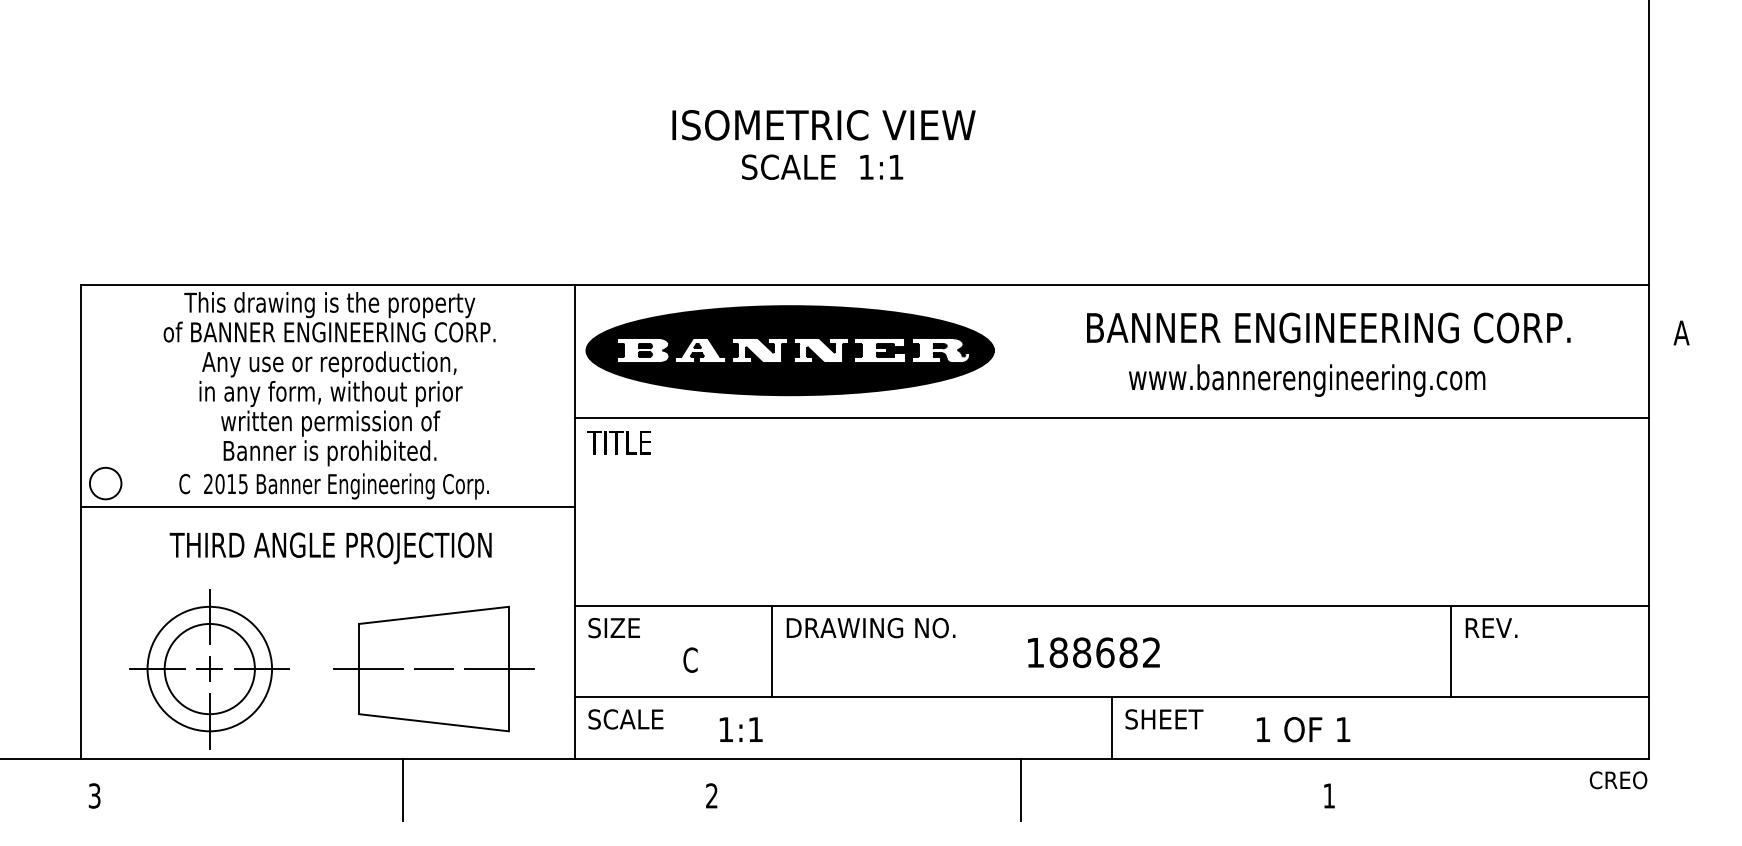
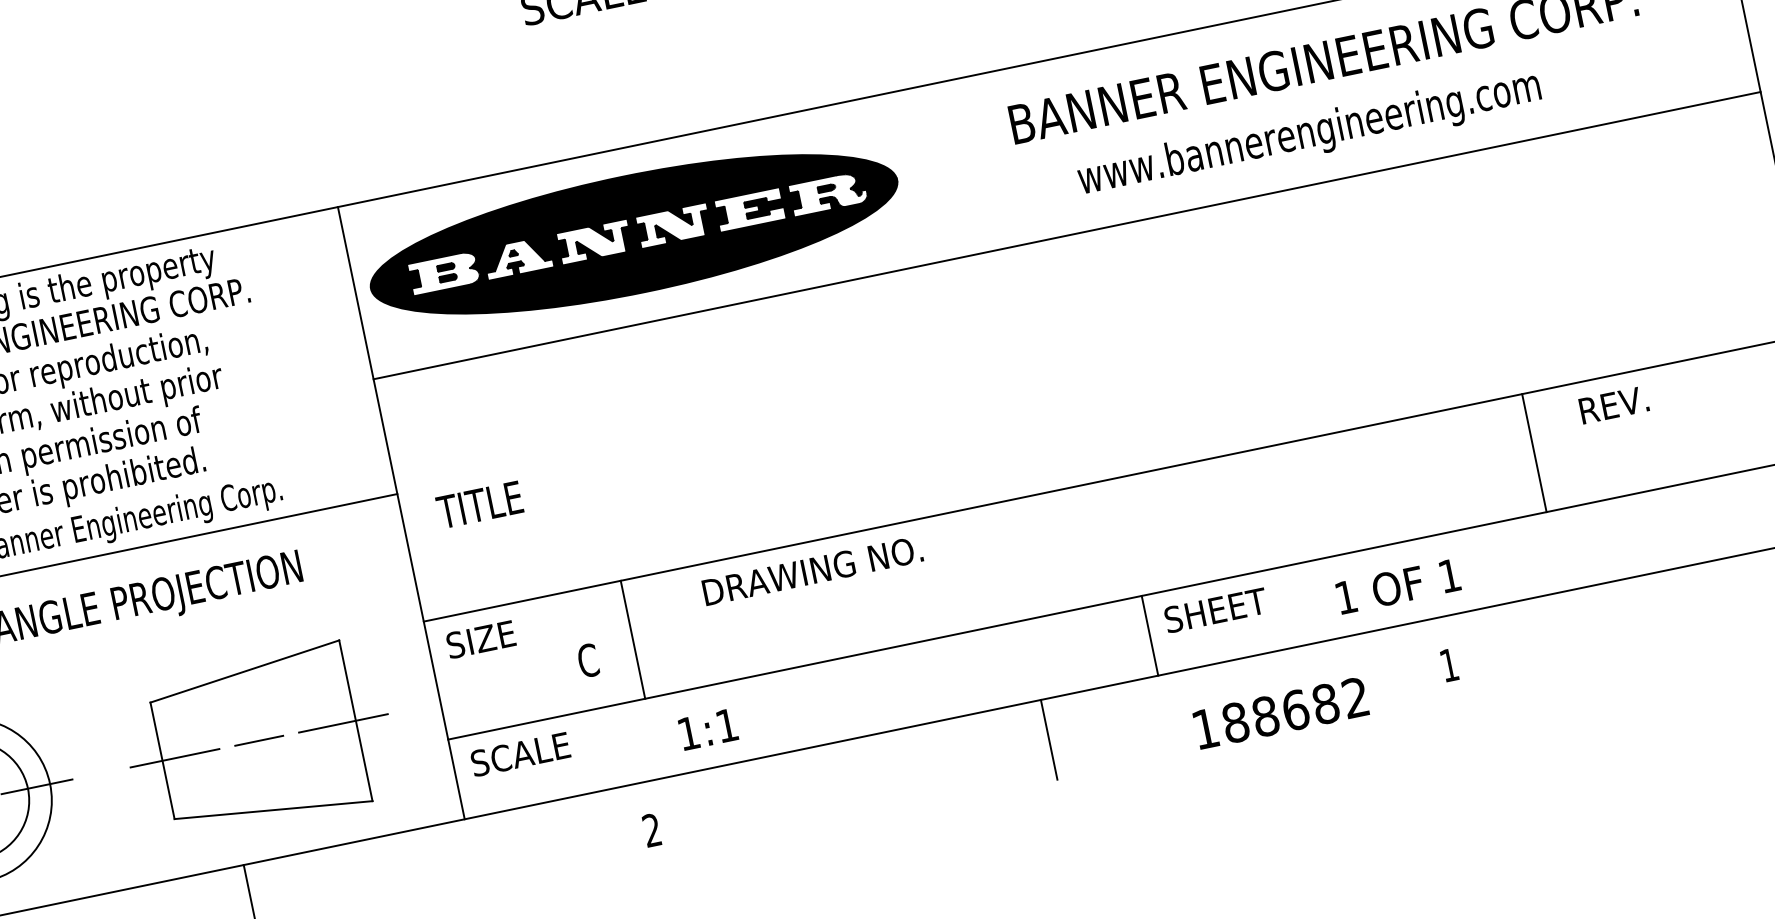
text: (618, 442) -> (479, 504), moved
line: (772, 651) -> (633, 639), moved
line: (1451, 651) -> (1534, 452), moved
text: (1093, 652) -> (1280, 713), moved
text: (740, 729) -> (707, 729), moved

